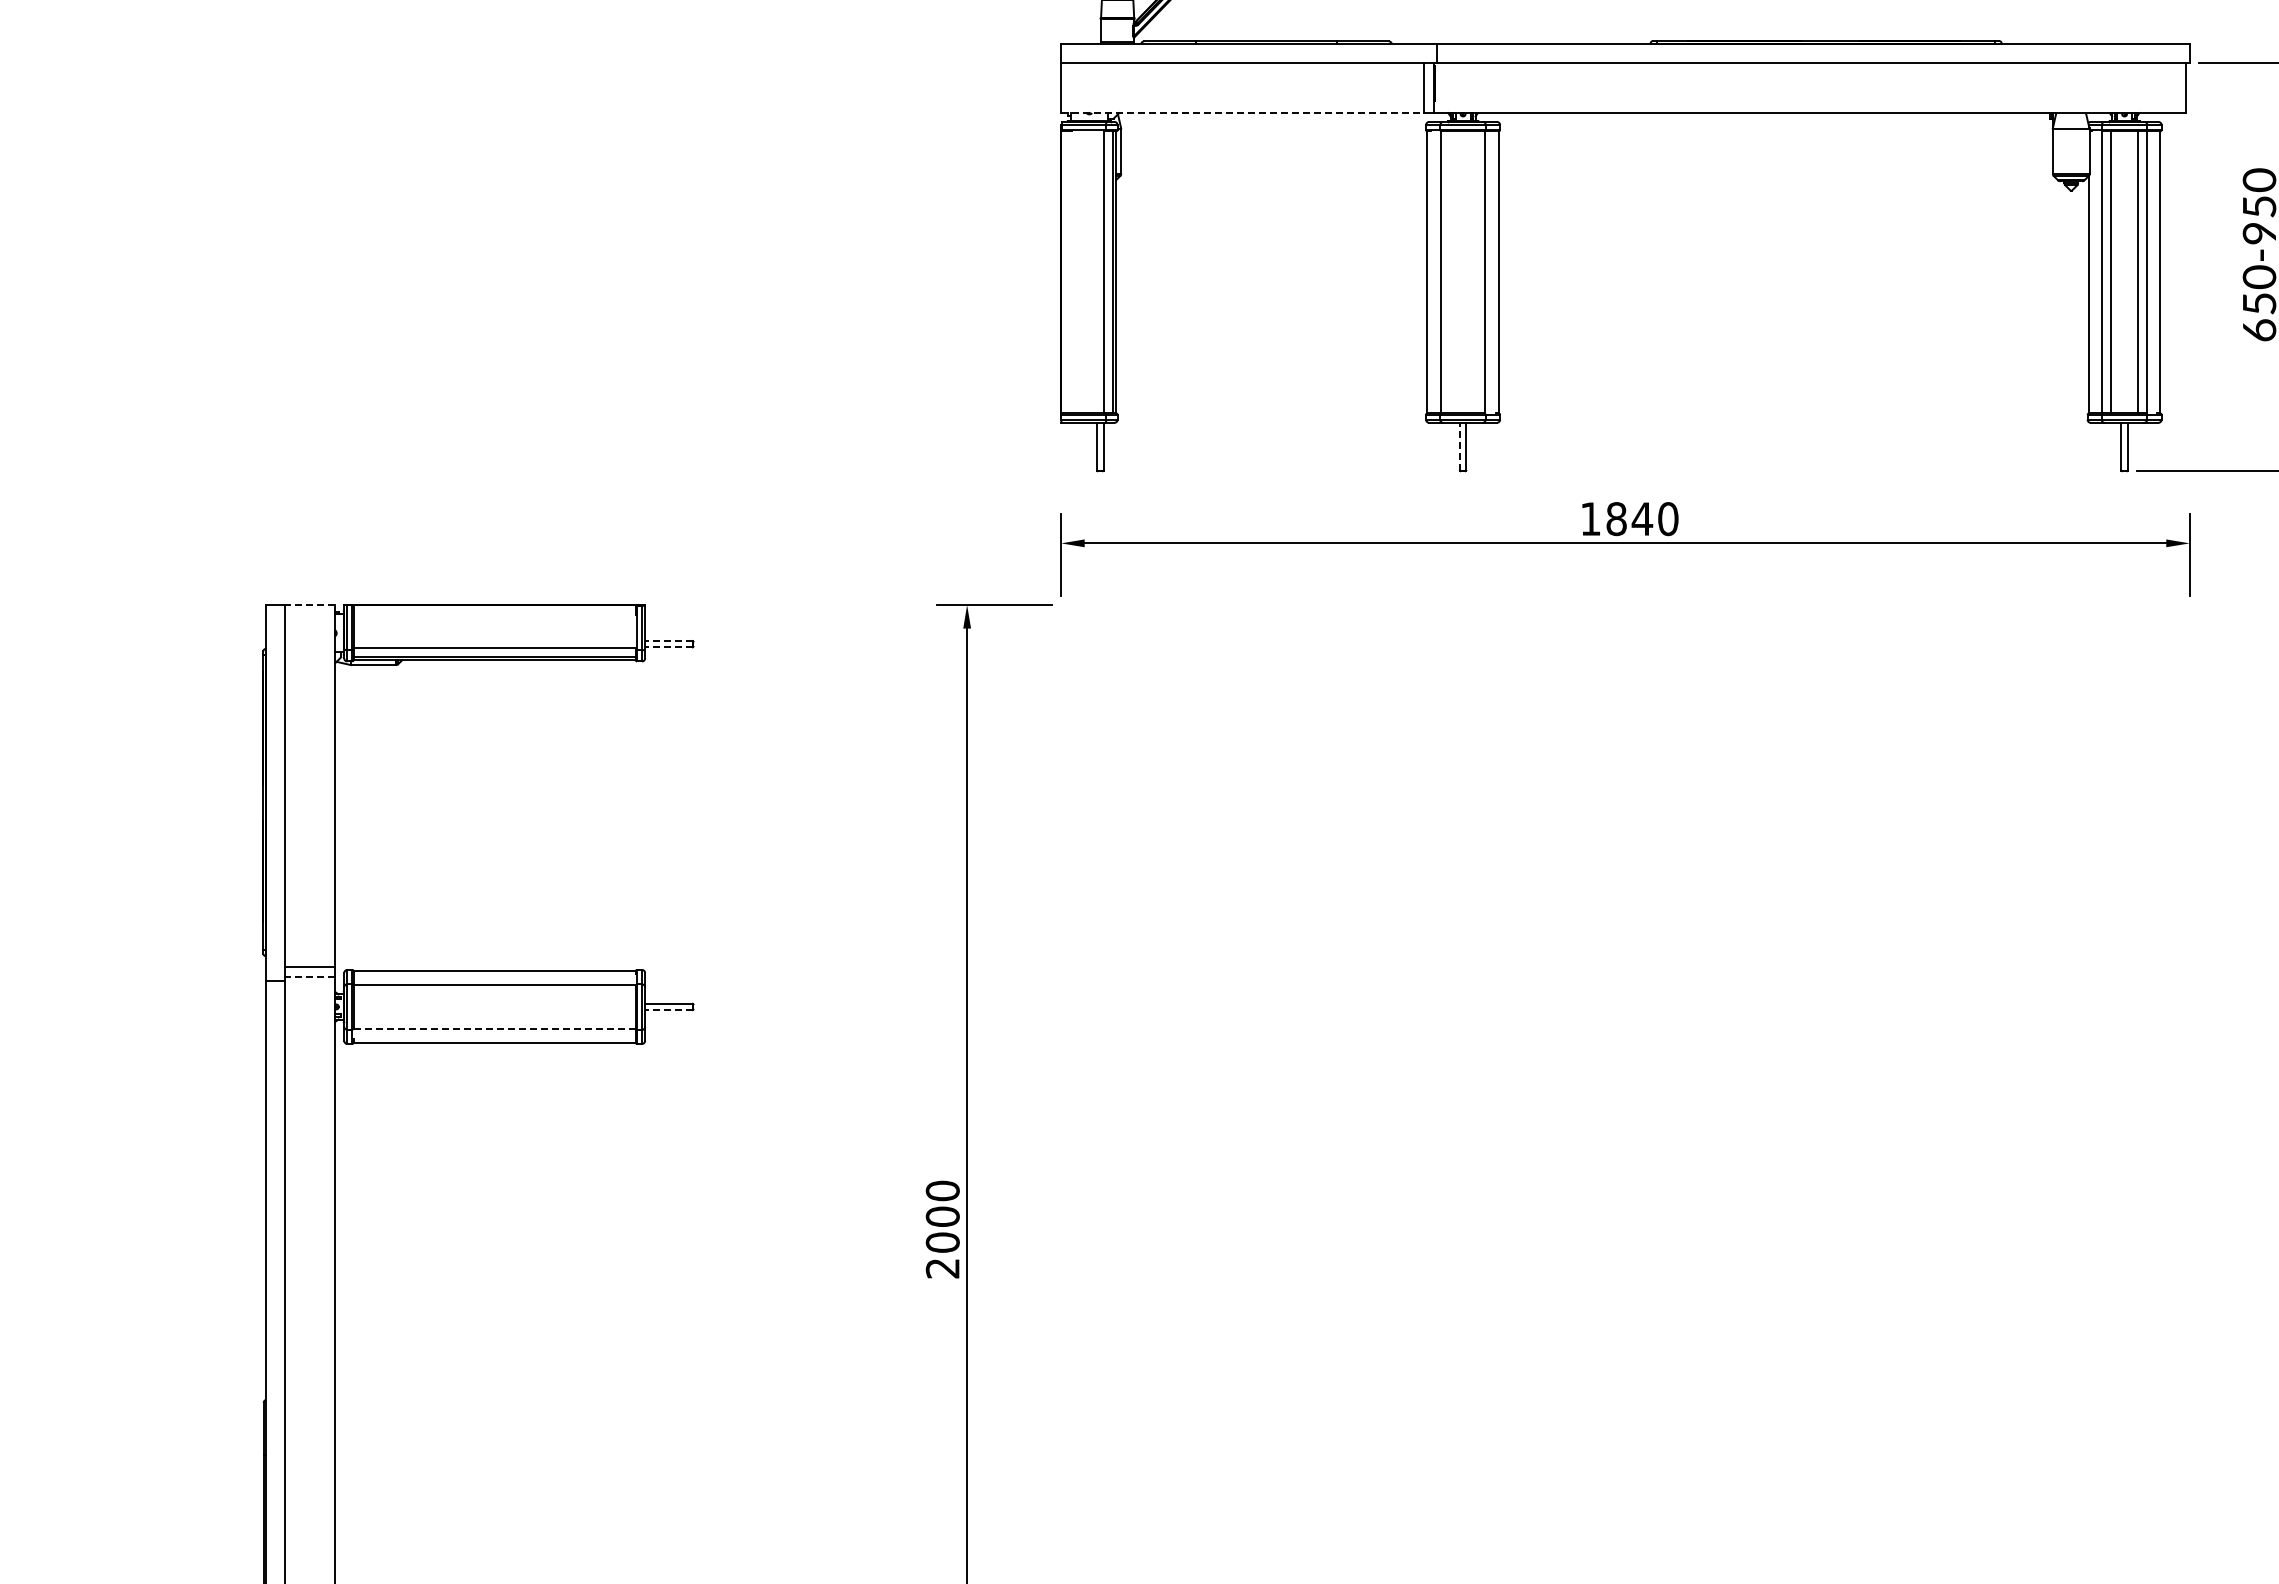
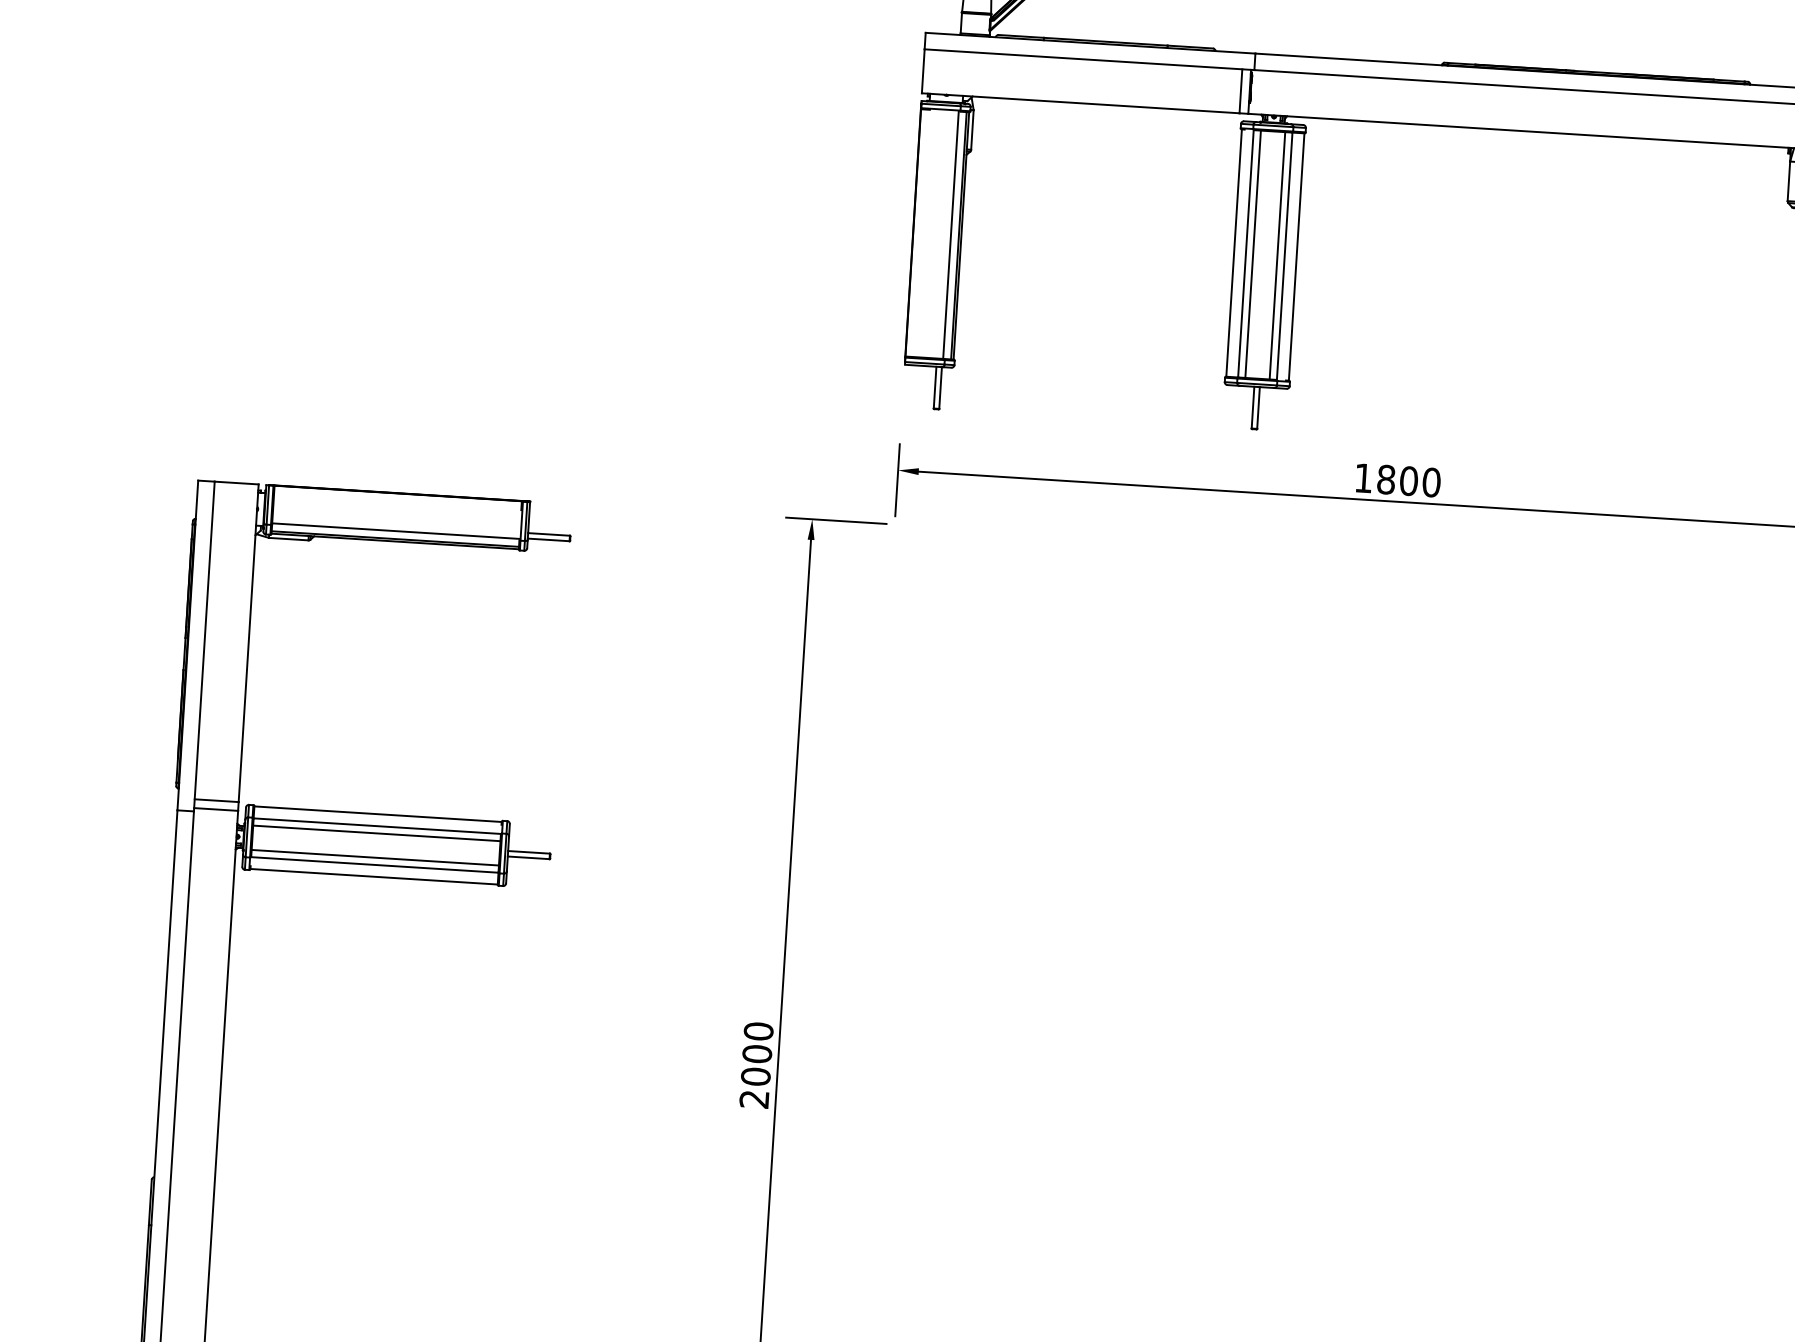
line: (1242, 113) -> (1080, 103), dashed -> solid
line: (1449, 272) -> (1253, 254), added
line: (1476, 272) -> (1277, 255), added
line: (1459, 446) -> (1252, 407), dashed -> solid
text: (1642, 519) -> (1408, 481), 1840 -> 1800
line: (309, 605) -> (235, 483), dashed -> solid
line: (669, 641) -> (549, 534), dashed -> solid
line: (669, 647) -> (549, 540), dashed -> solid
line: (309, 977) -> (215, 809), dashed -> solid
line: (494, 993) -> (376, 833), added
line: (669, 1010) -> (529, 858), dashed -> solid
line: (494, 1020) -> (375, 857), added
line: (495, 1029) -> (375, 865), dashed -> solid

